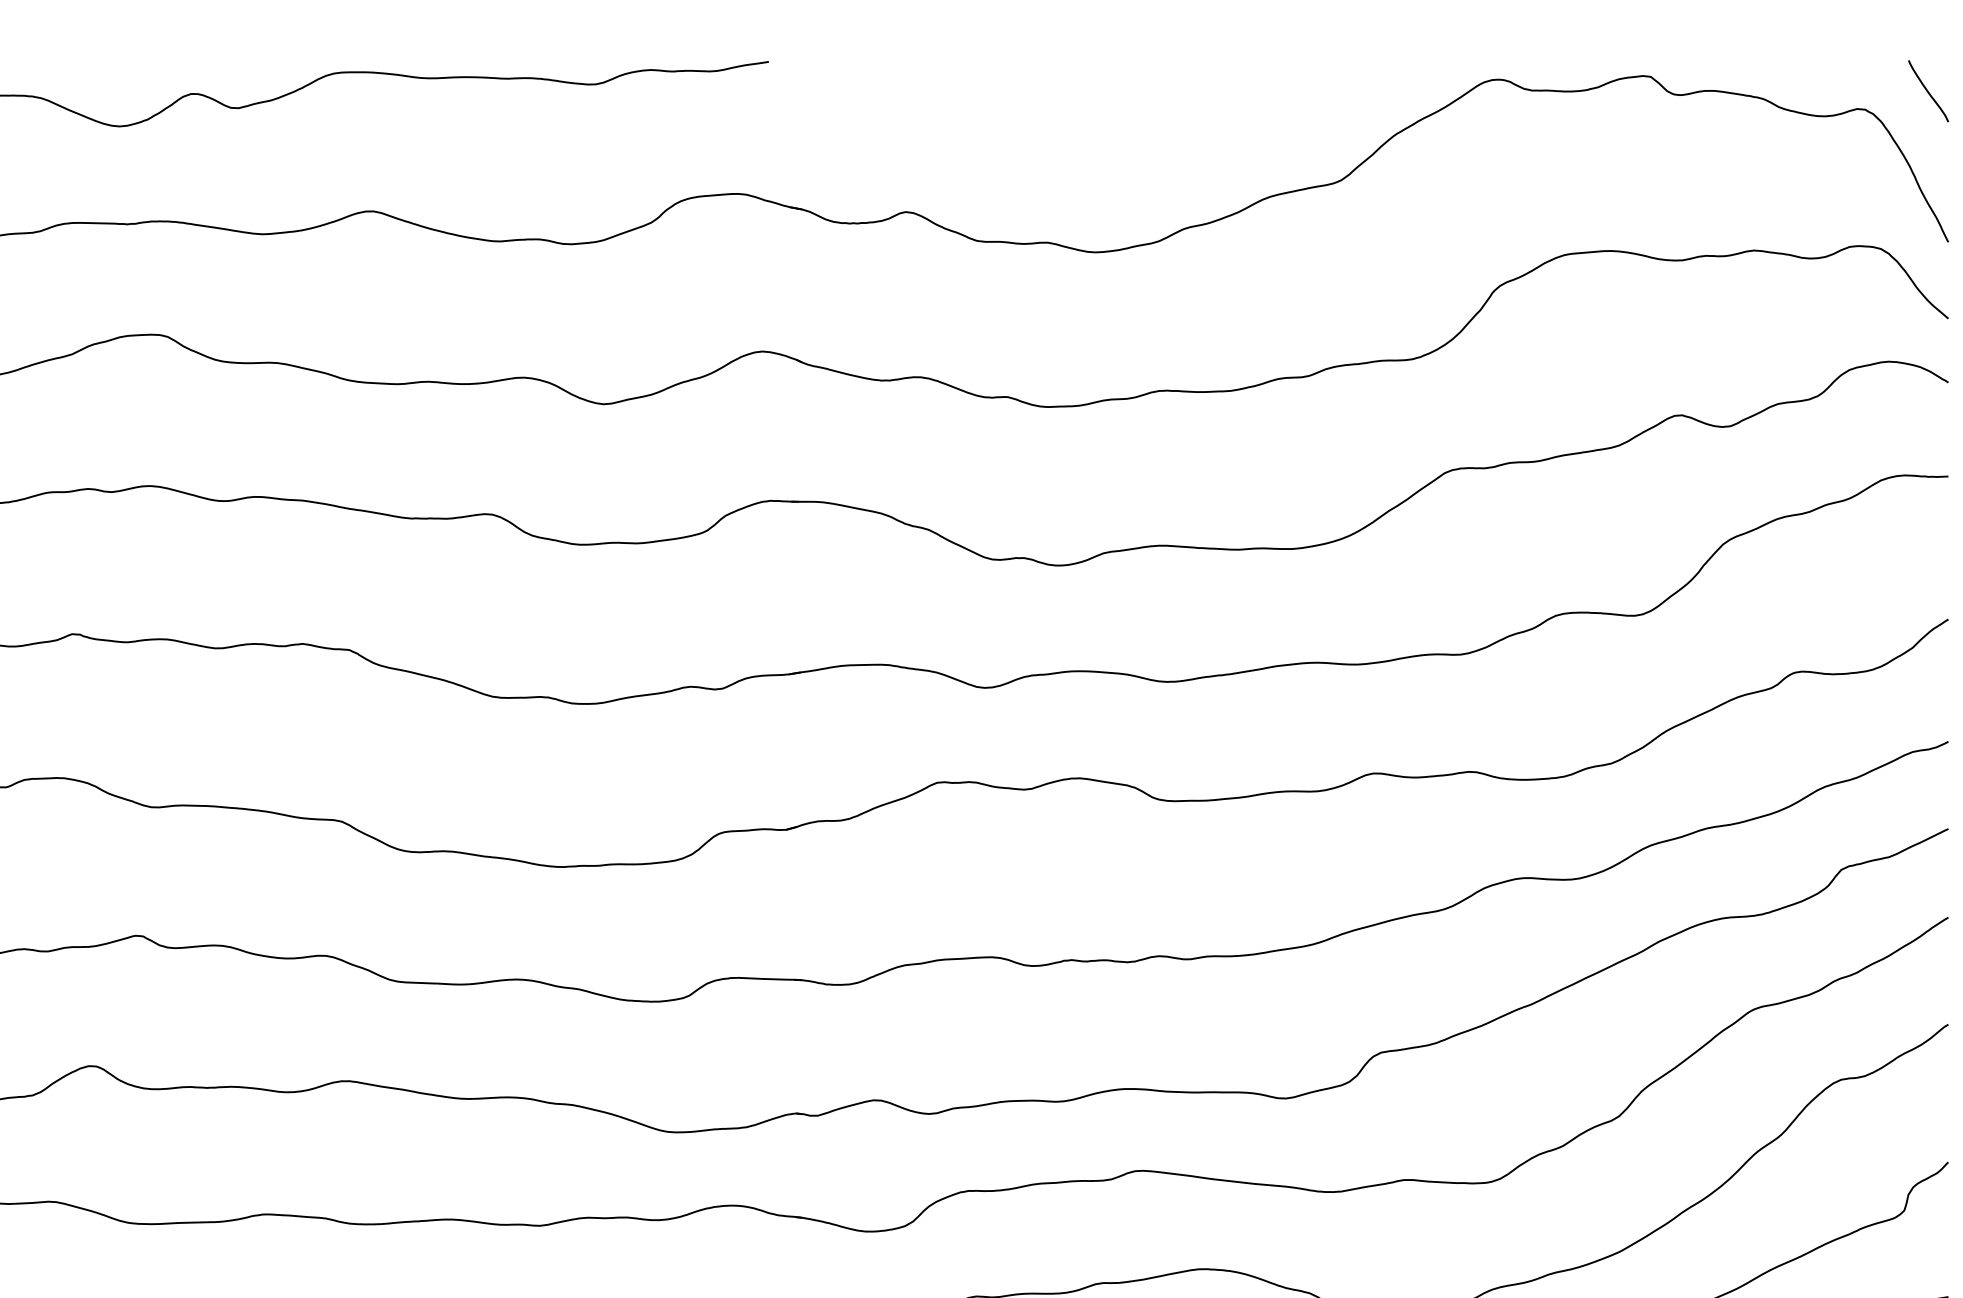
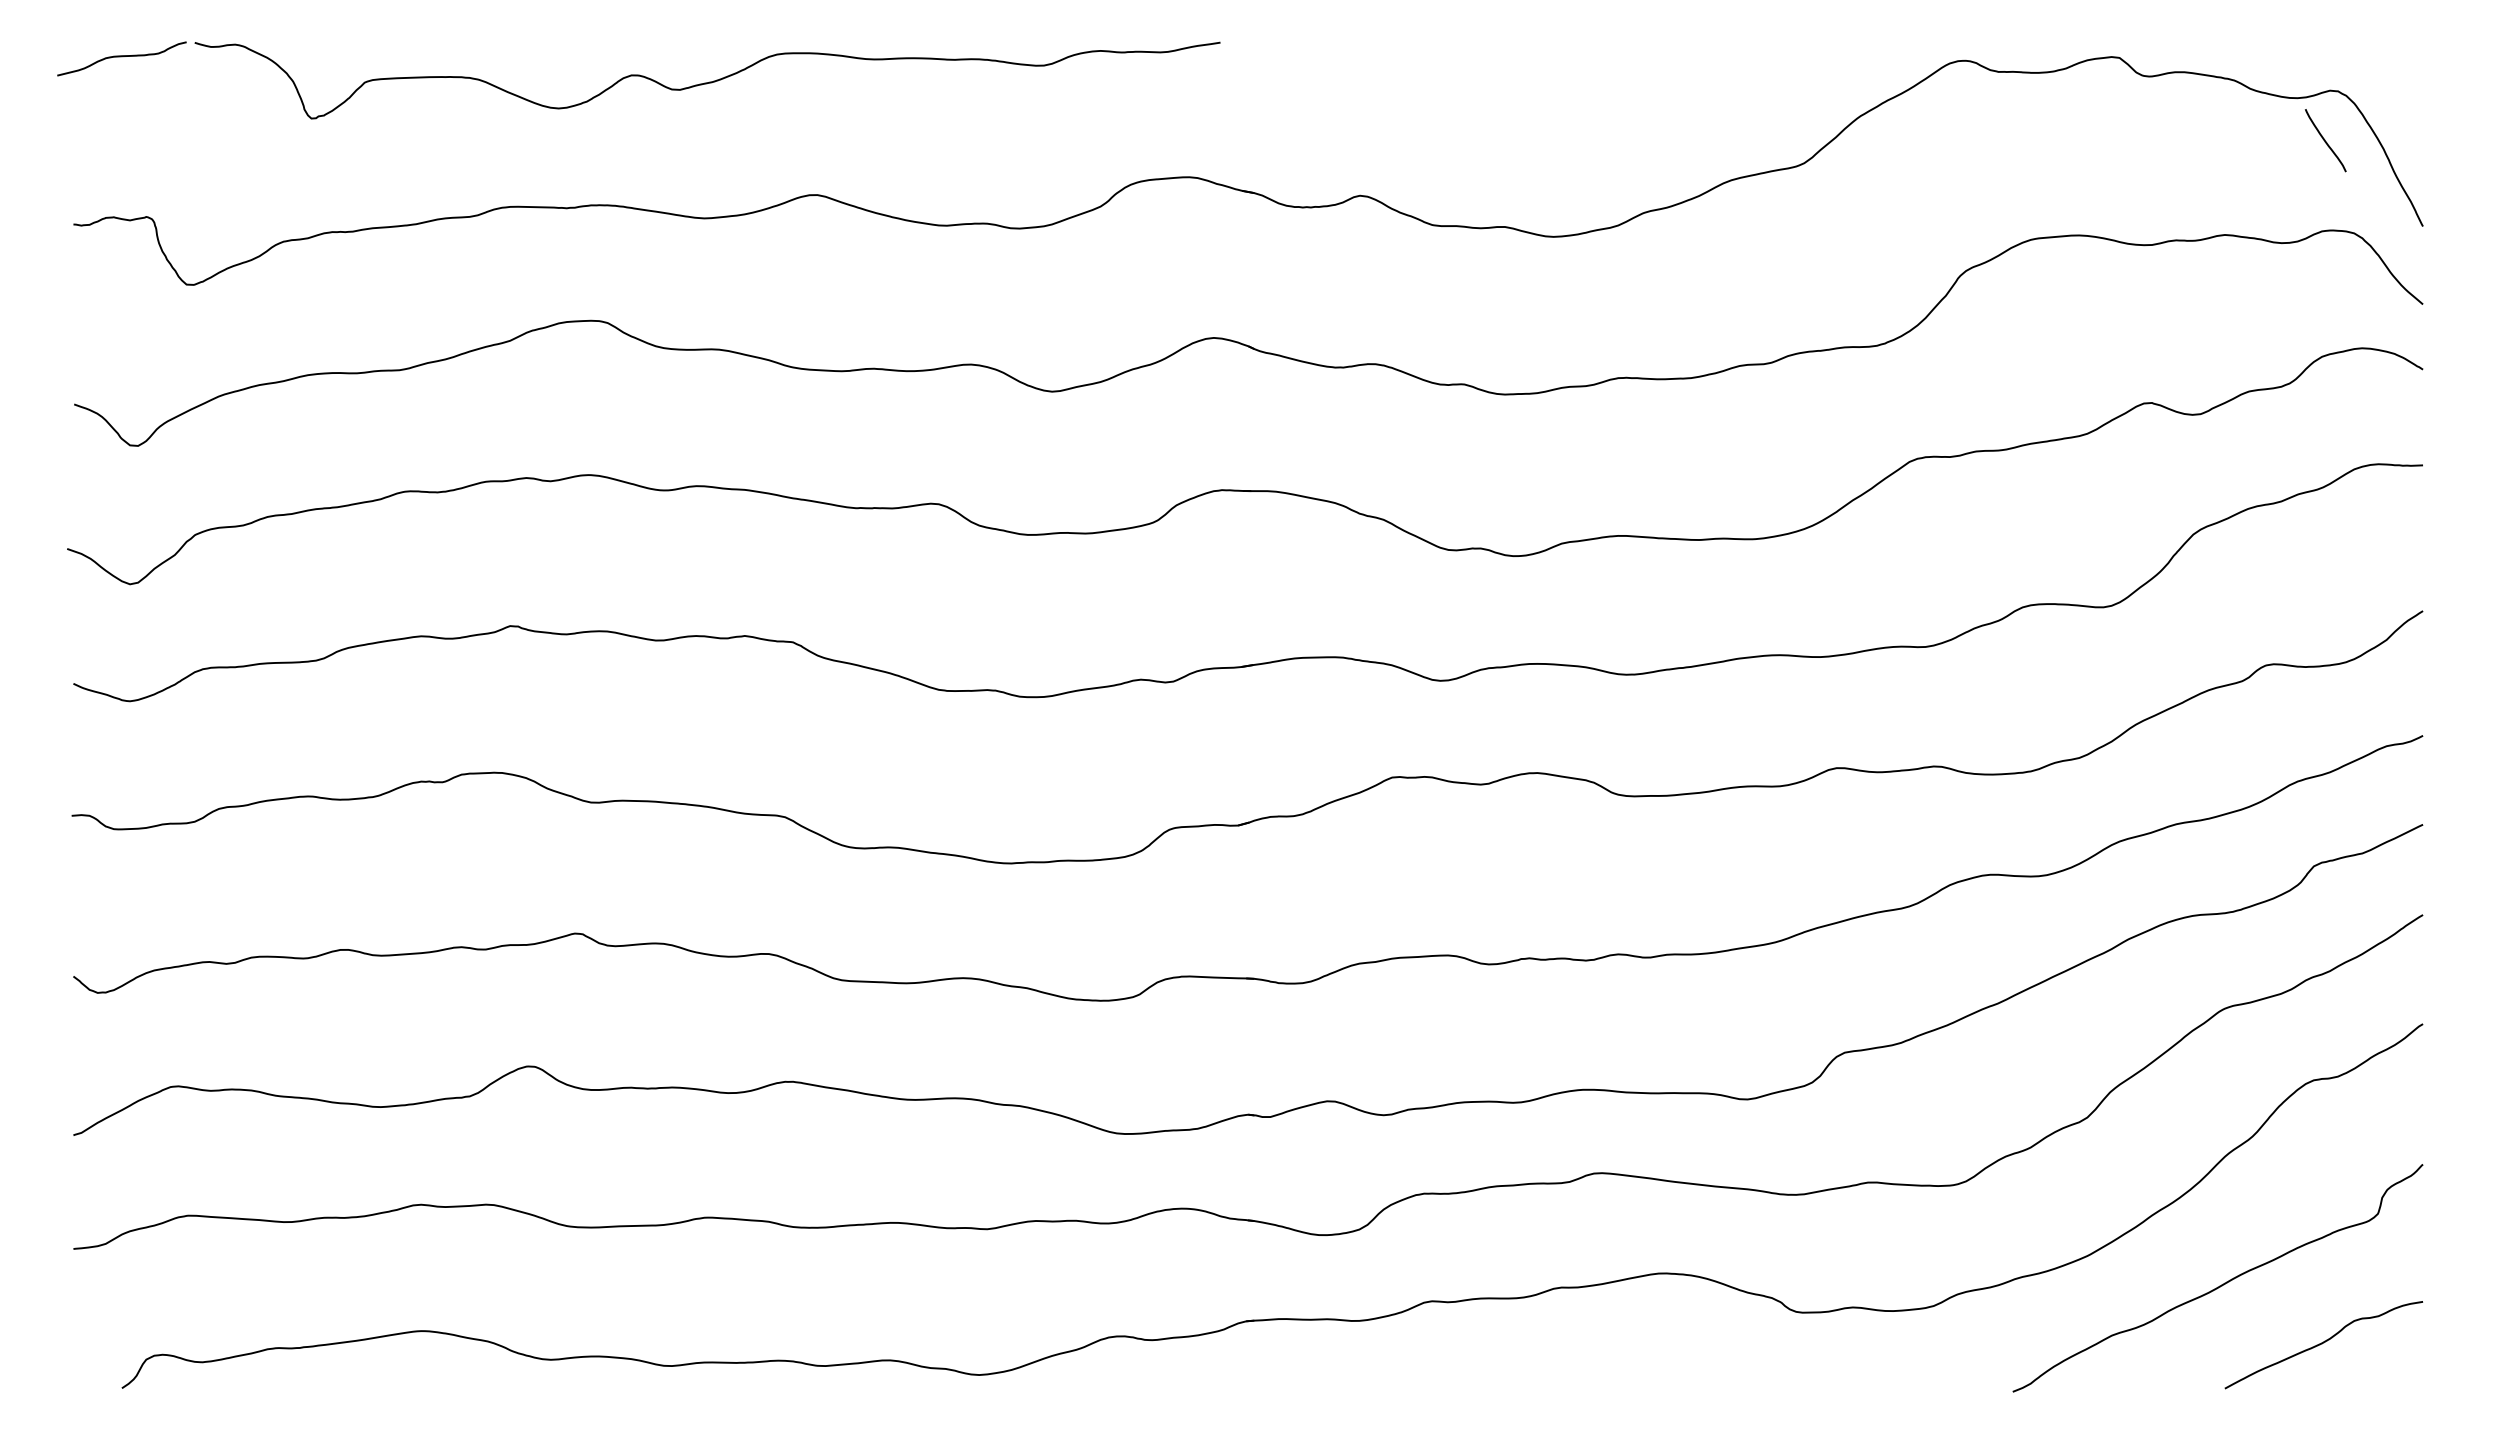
curve: (1928, 91) -> (2325, 140), moved

